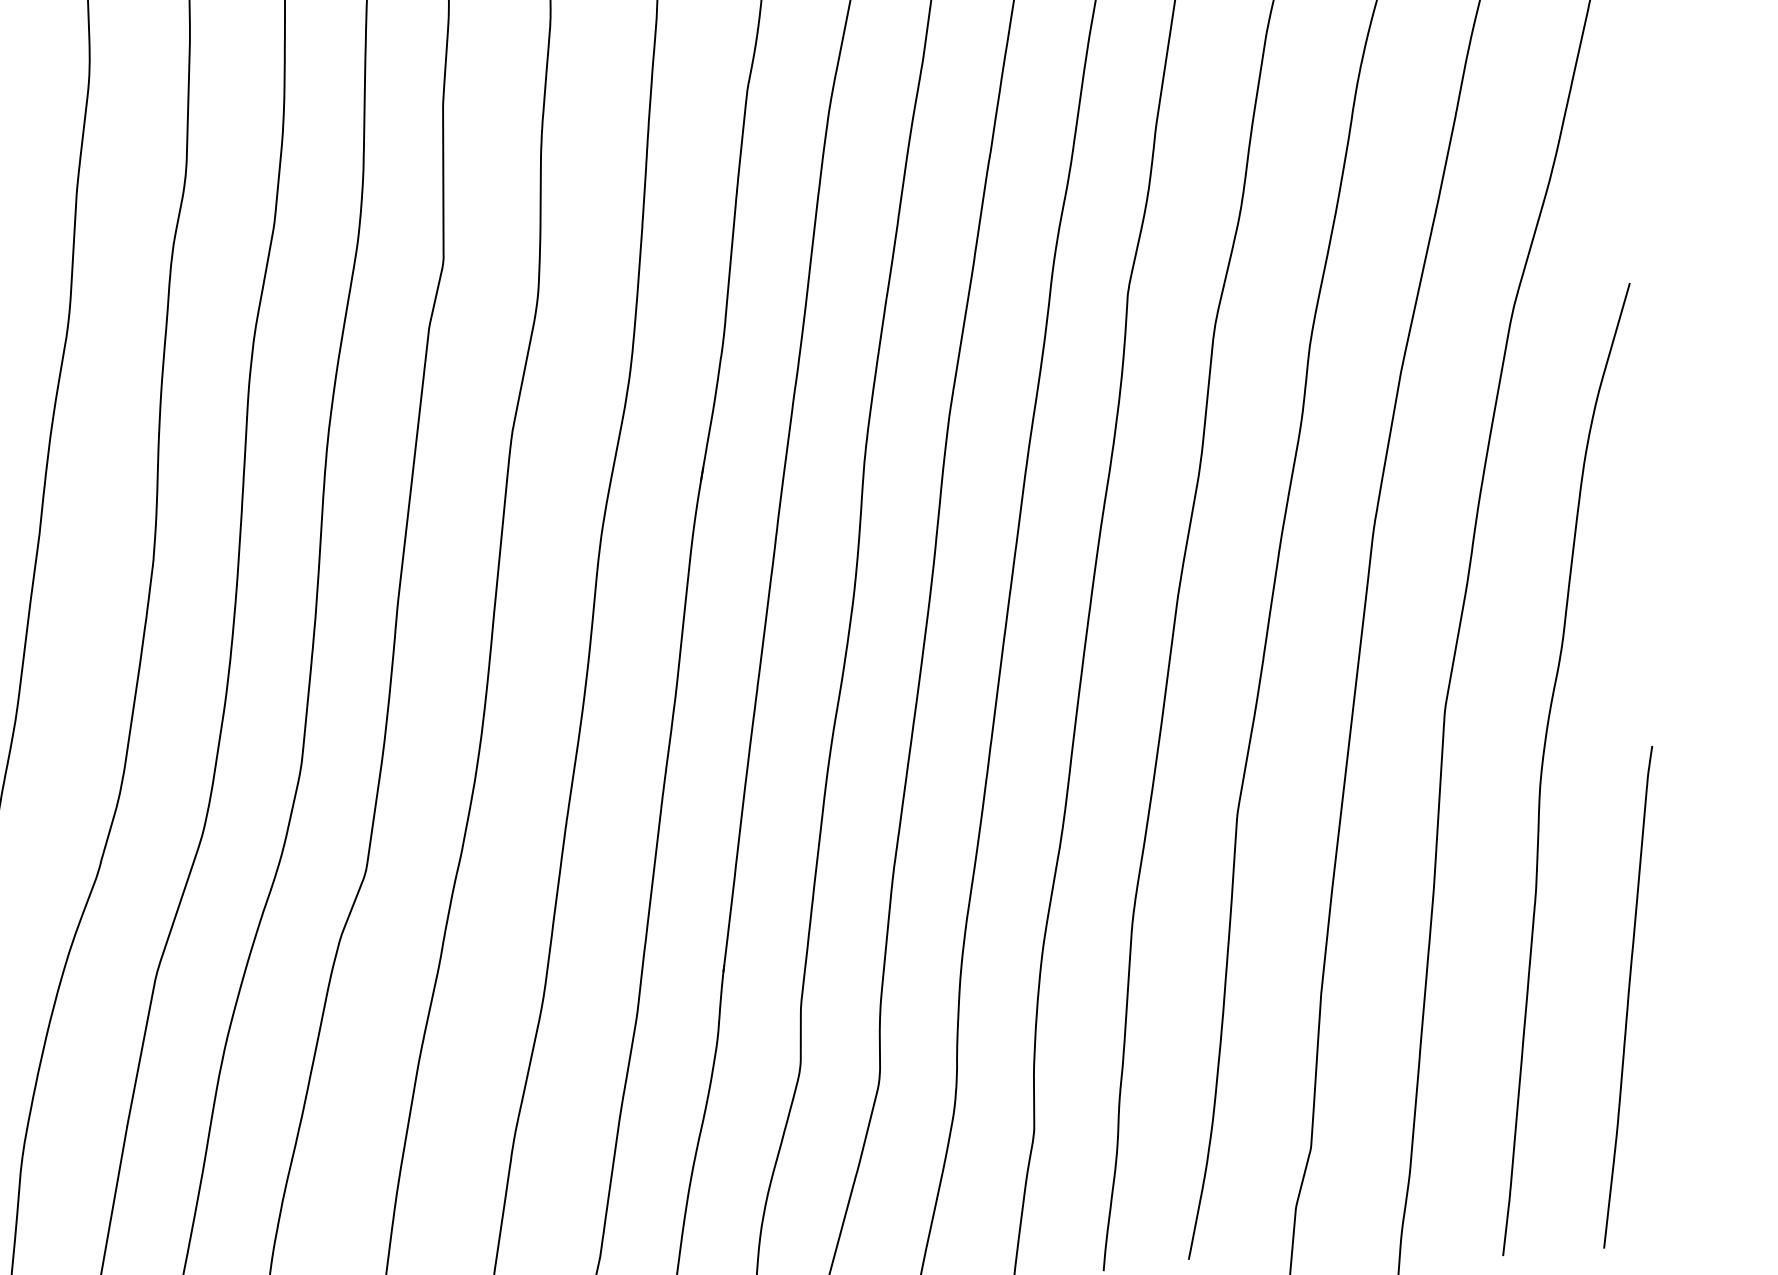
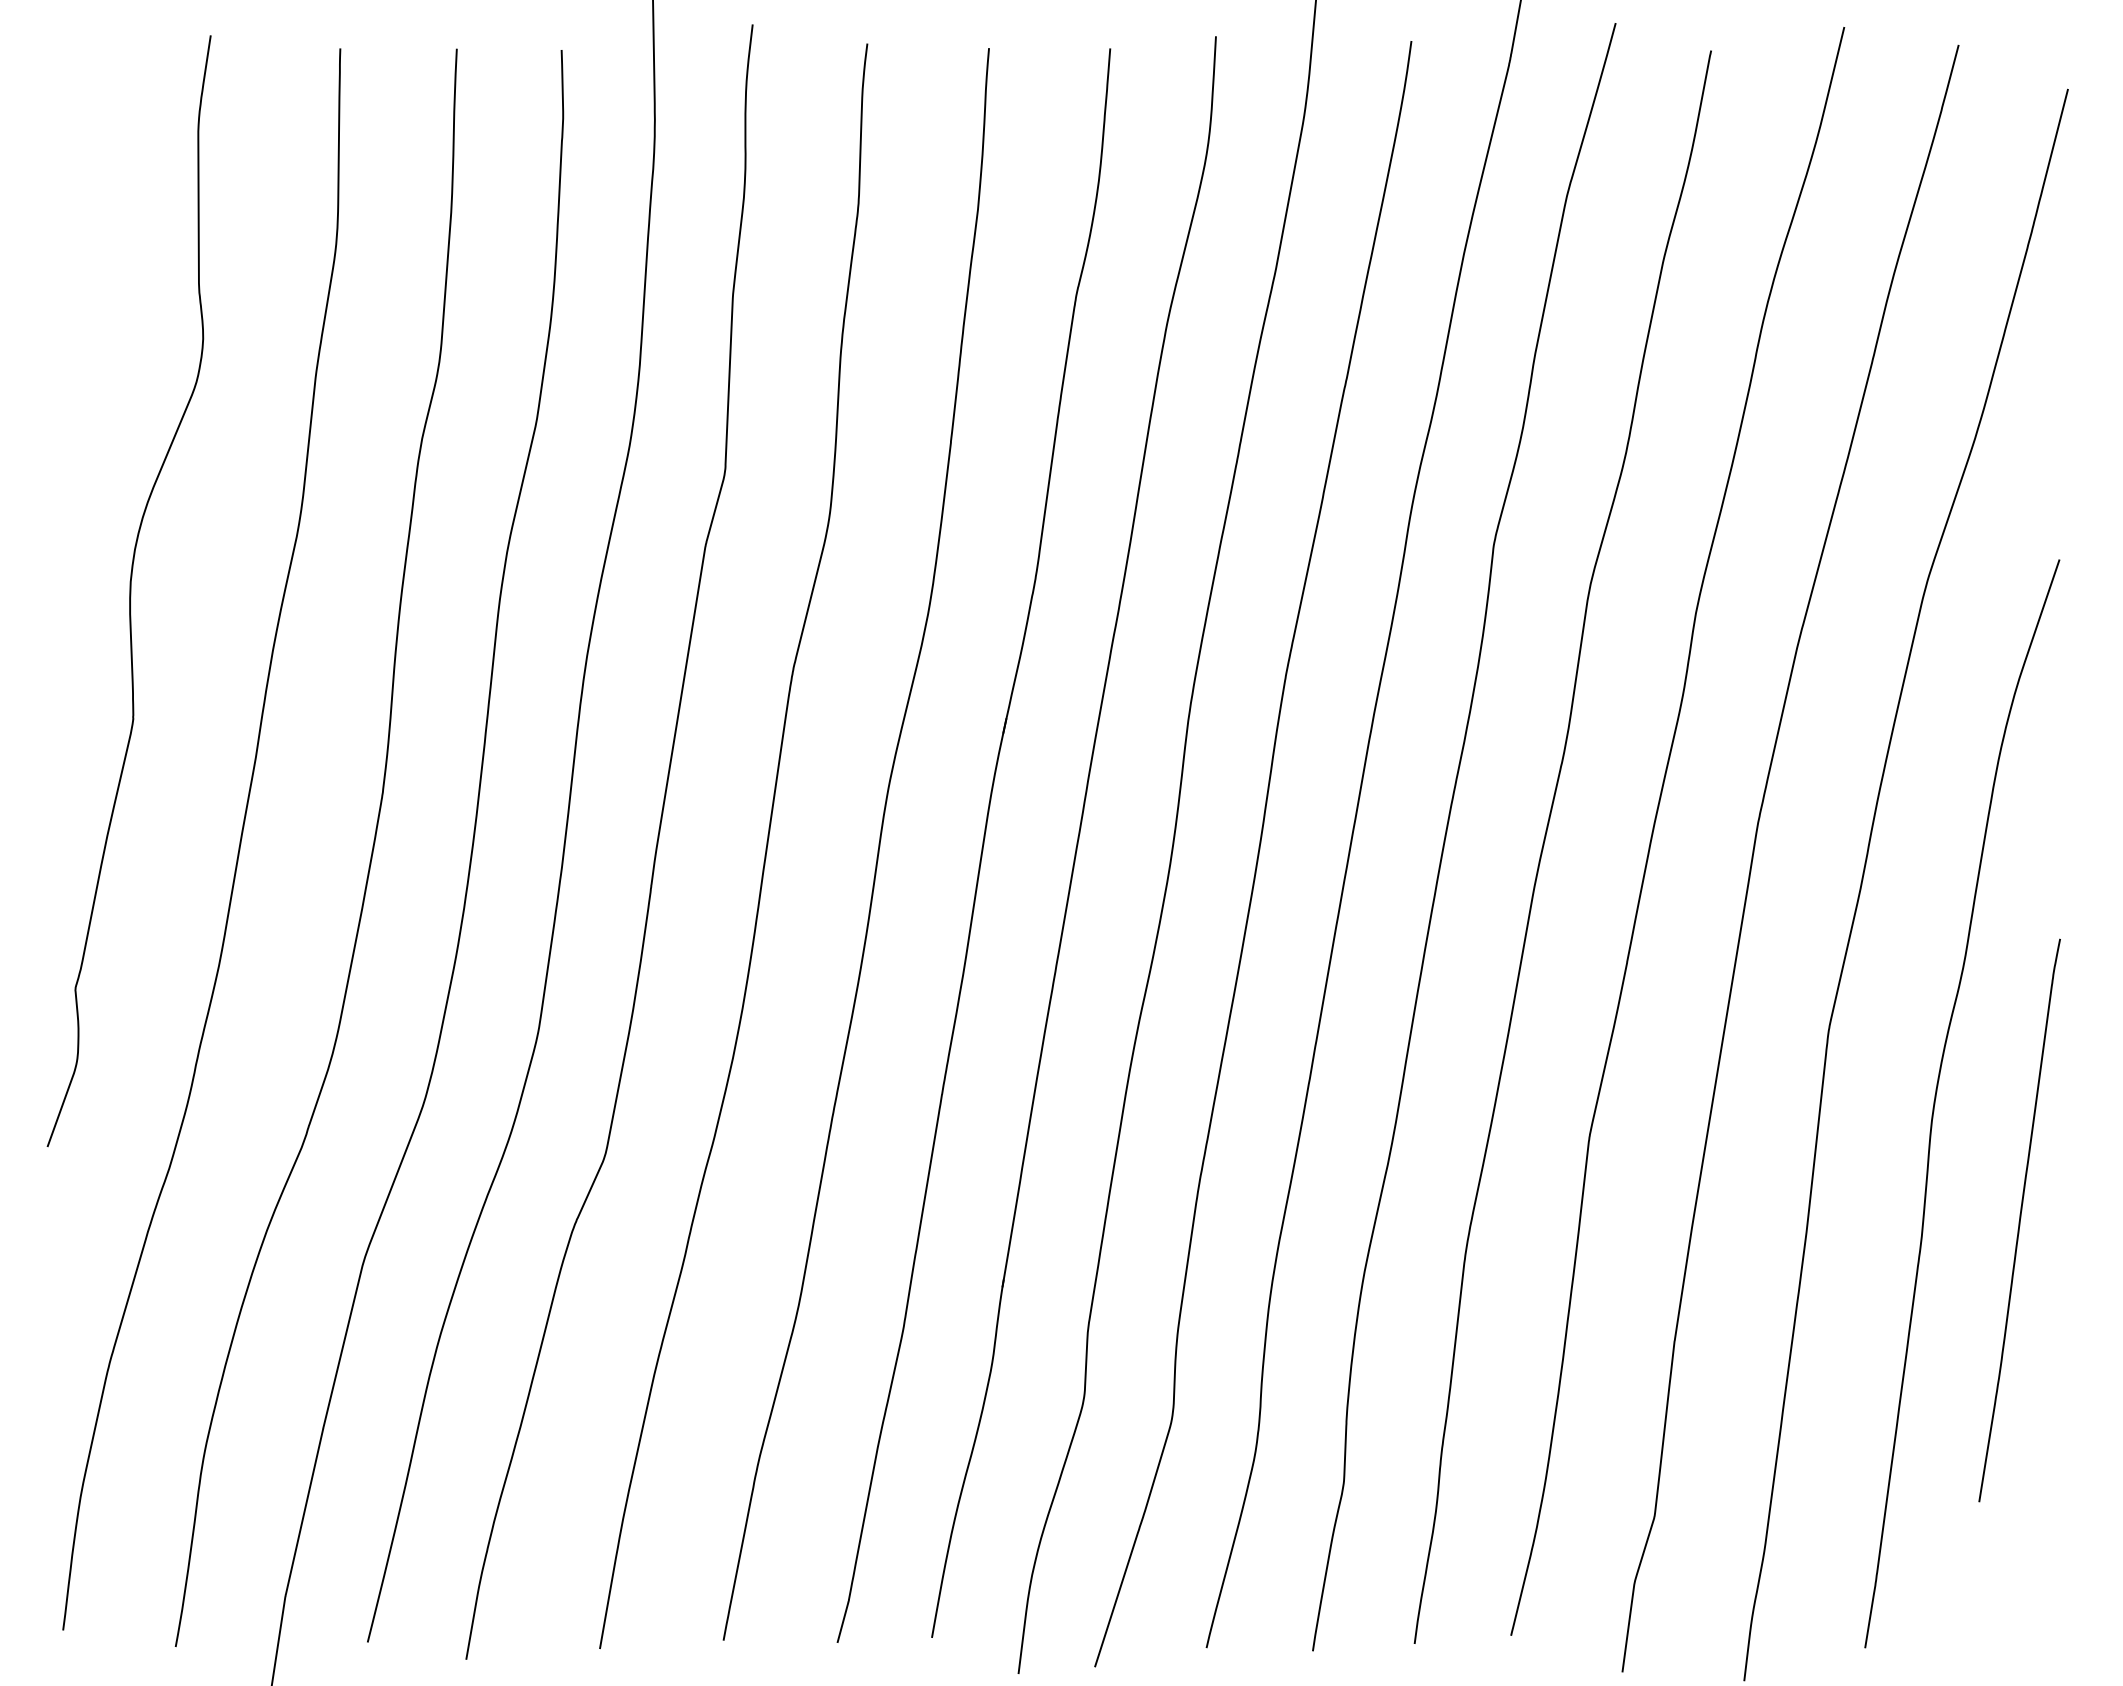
curve: (1628, 997) -> (2019, 1220), moved

